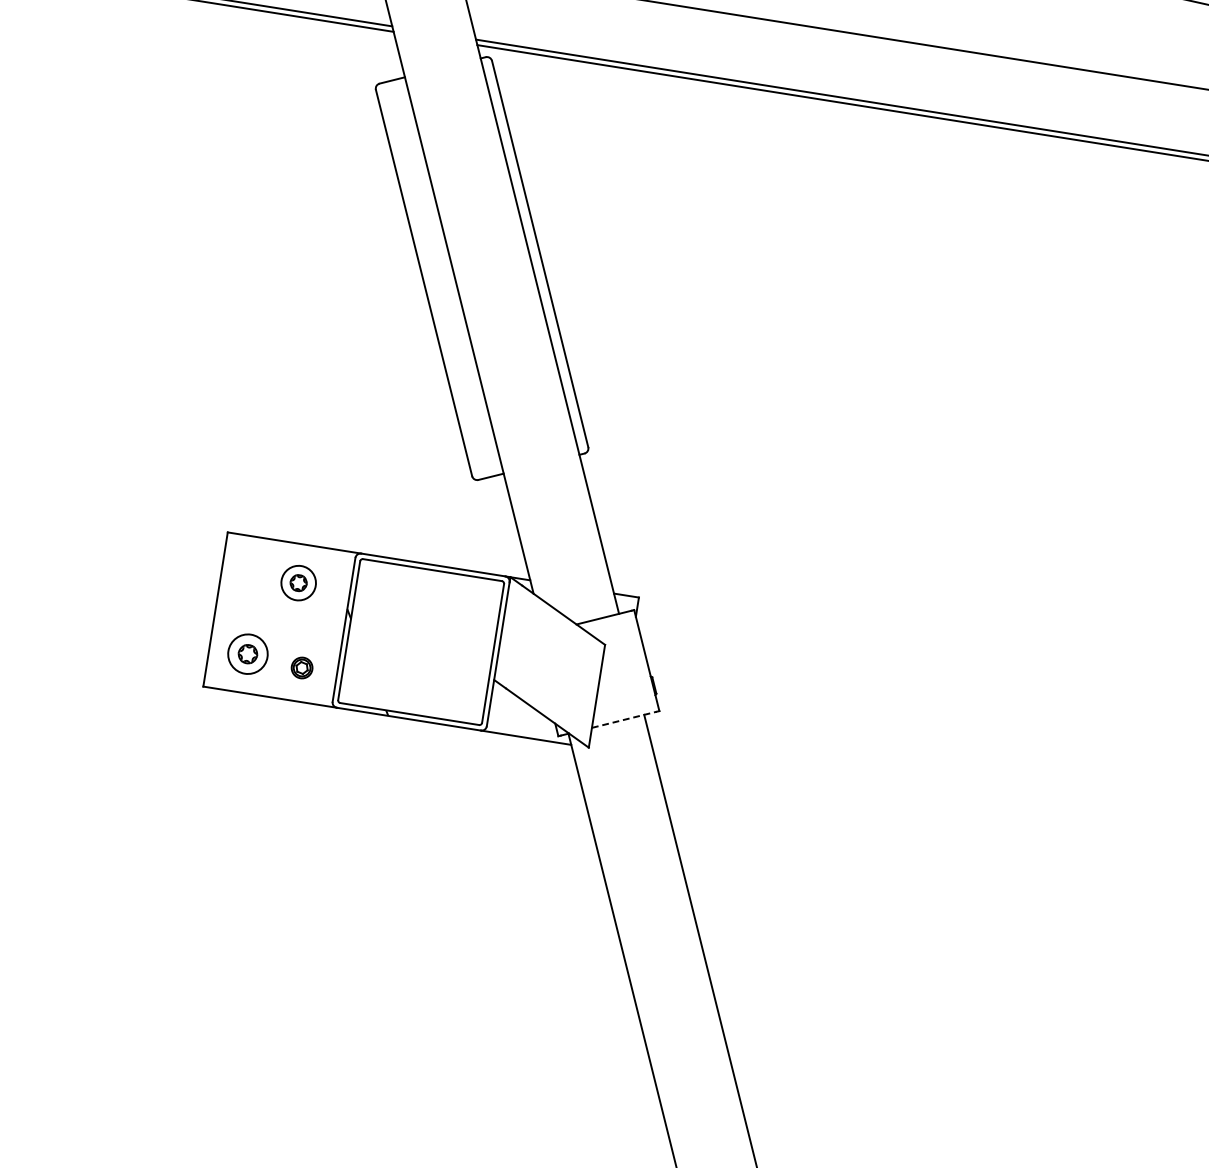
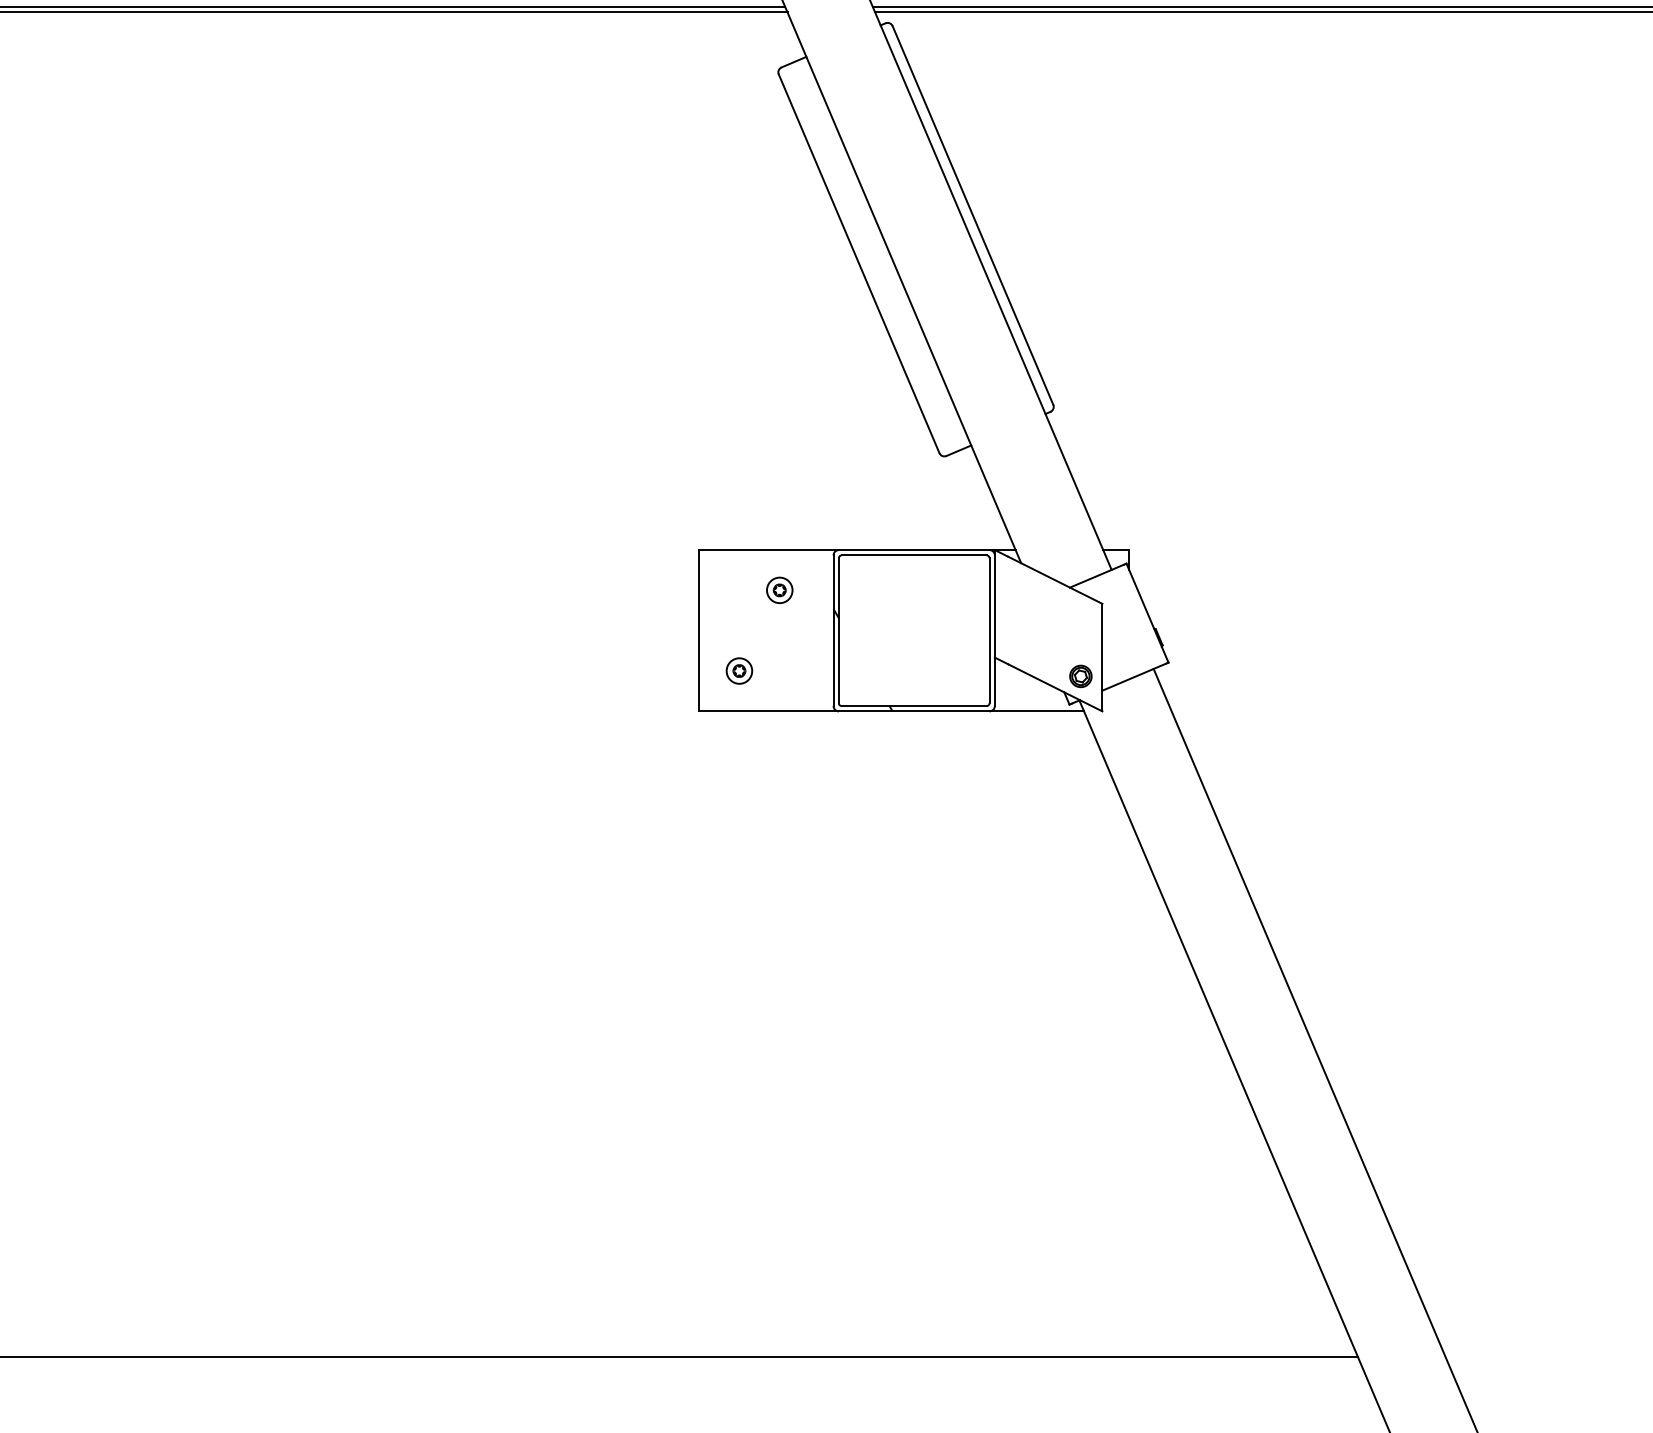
part: (298, 583) -> (779, 590), size x0.71
part: (248, 653) -> (739, 670), size x0.62
part: (301, 668) -> (1080, 676), moved
line: (624, 720) -> (1134, 677), dashed -> solid

